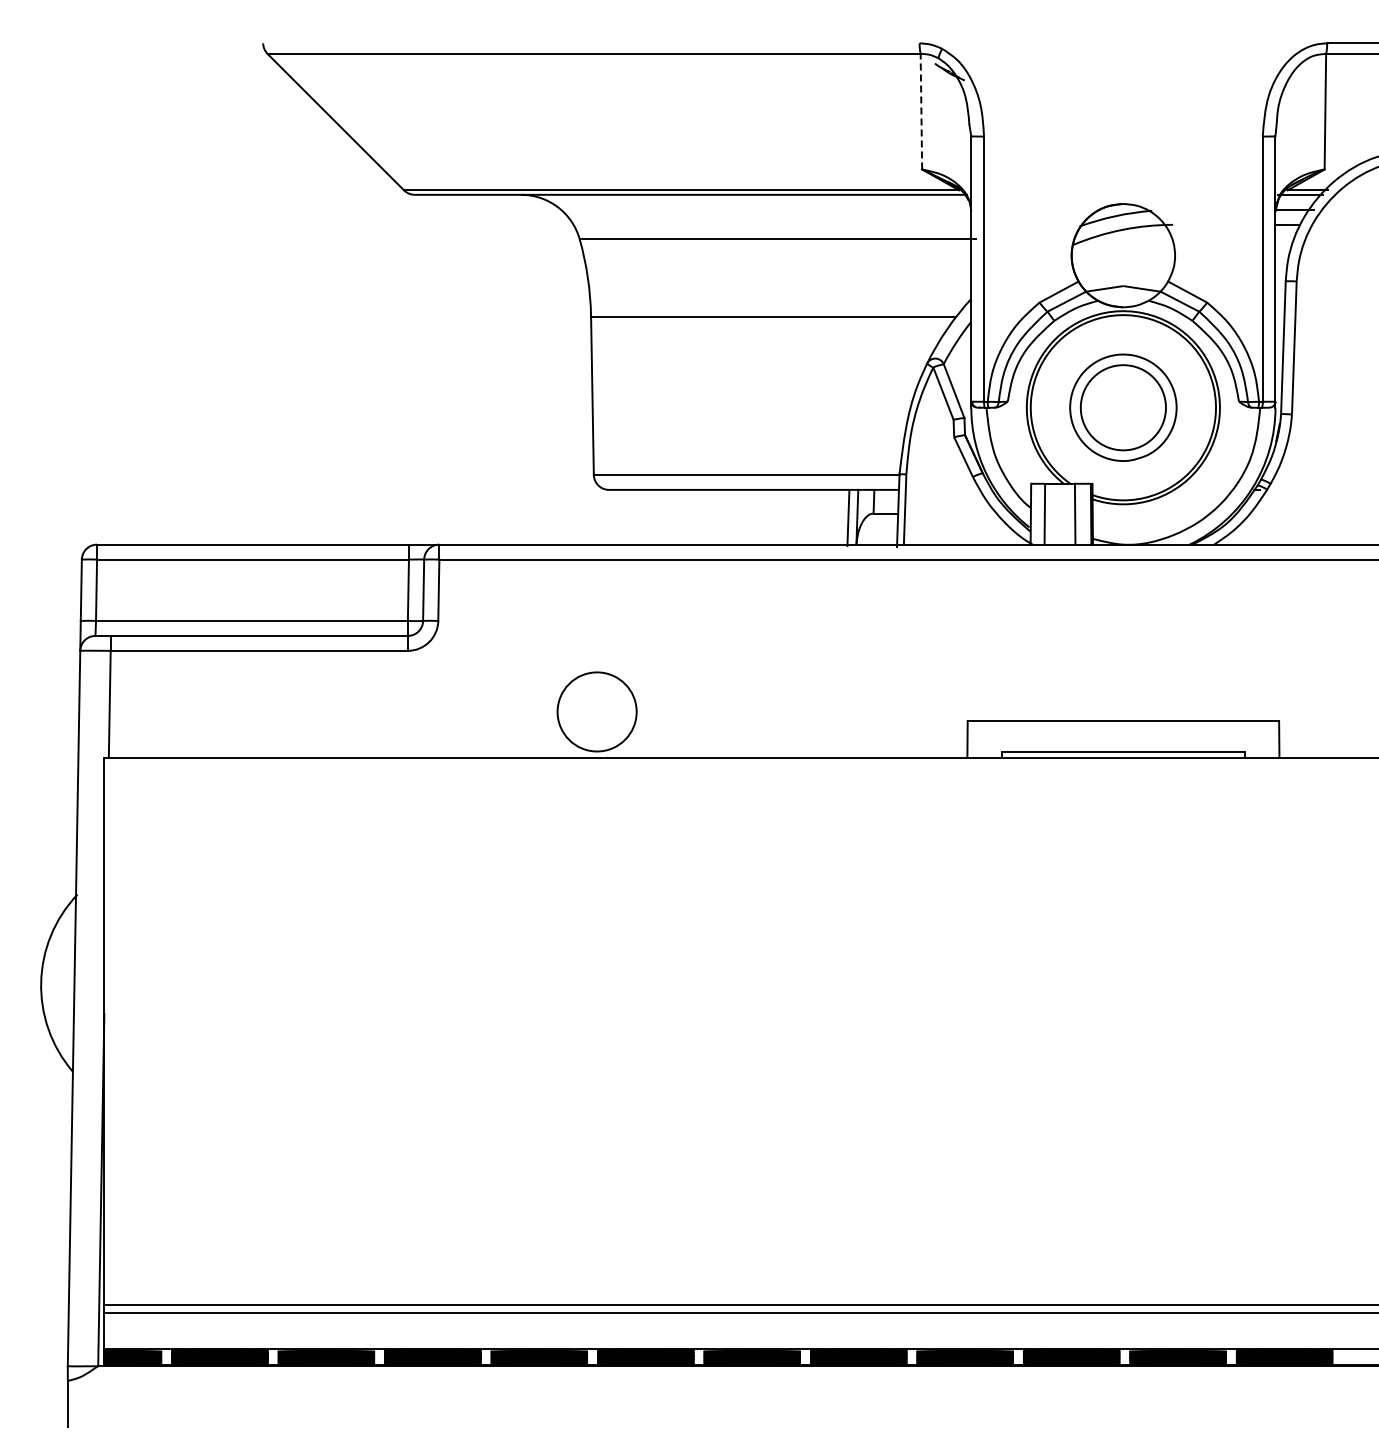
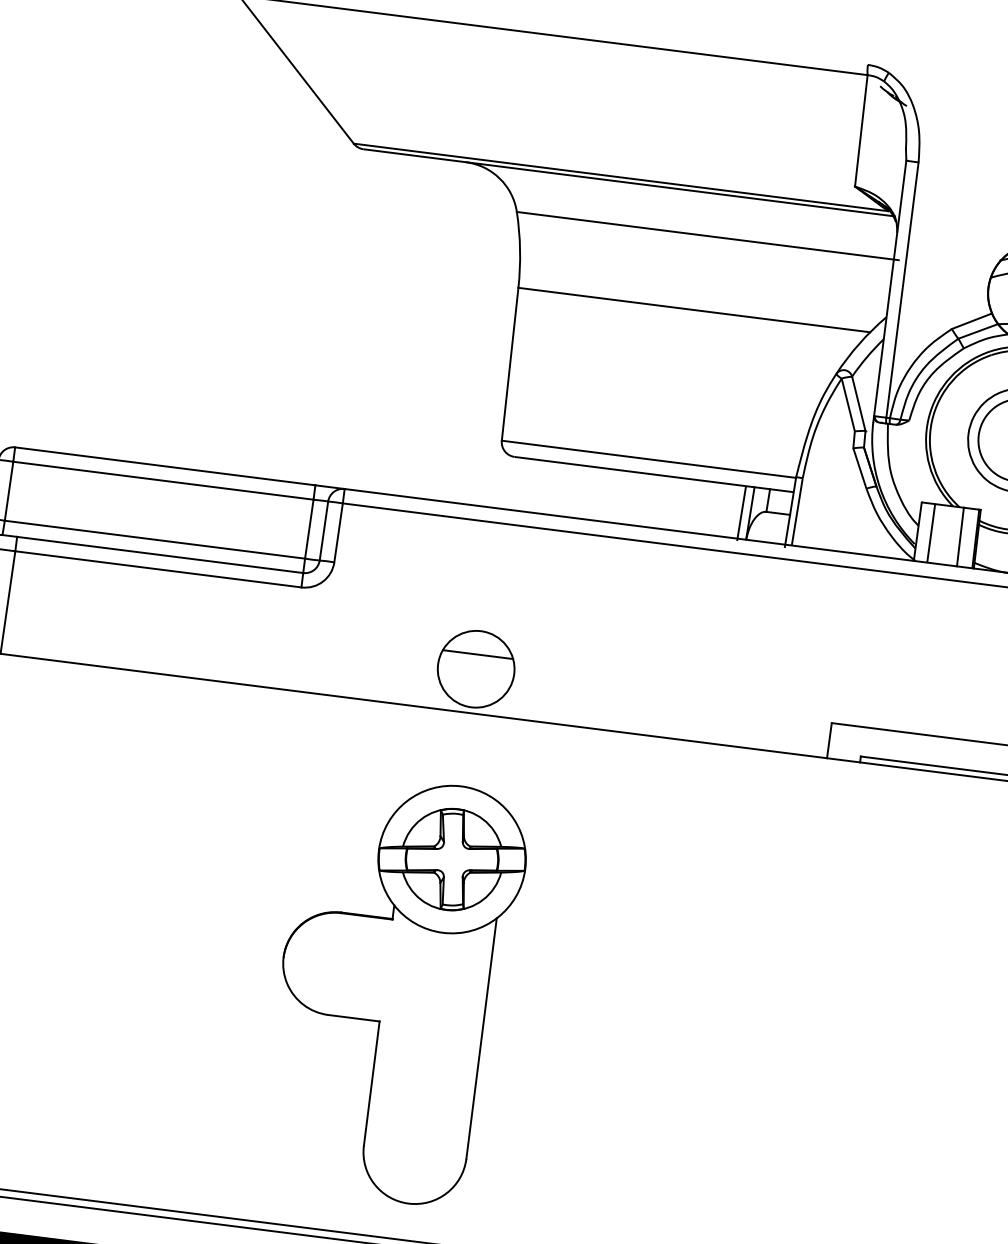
line: (921, 111) -> (861, 130), dashed -> solid
line: (596, 696) -> (477, 654), added
part: (555, 1049) -> (395, 989), added

